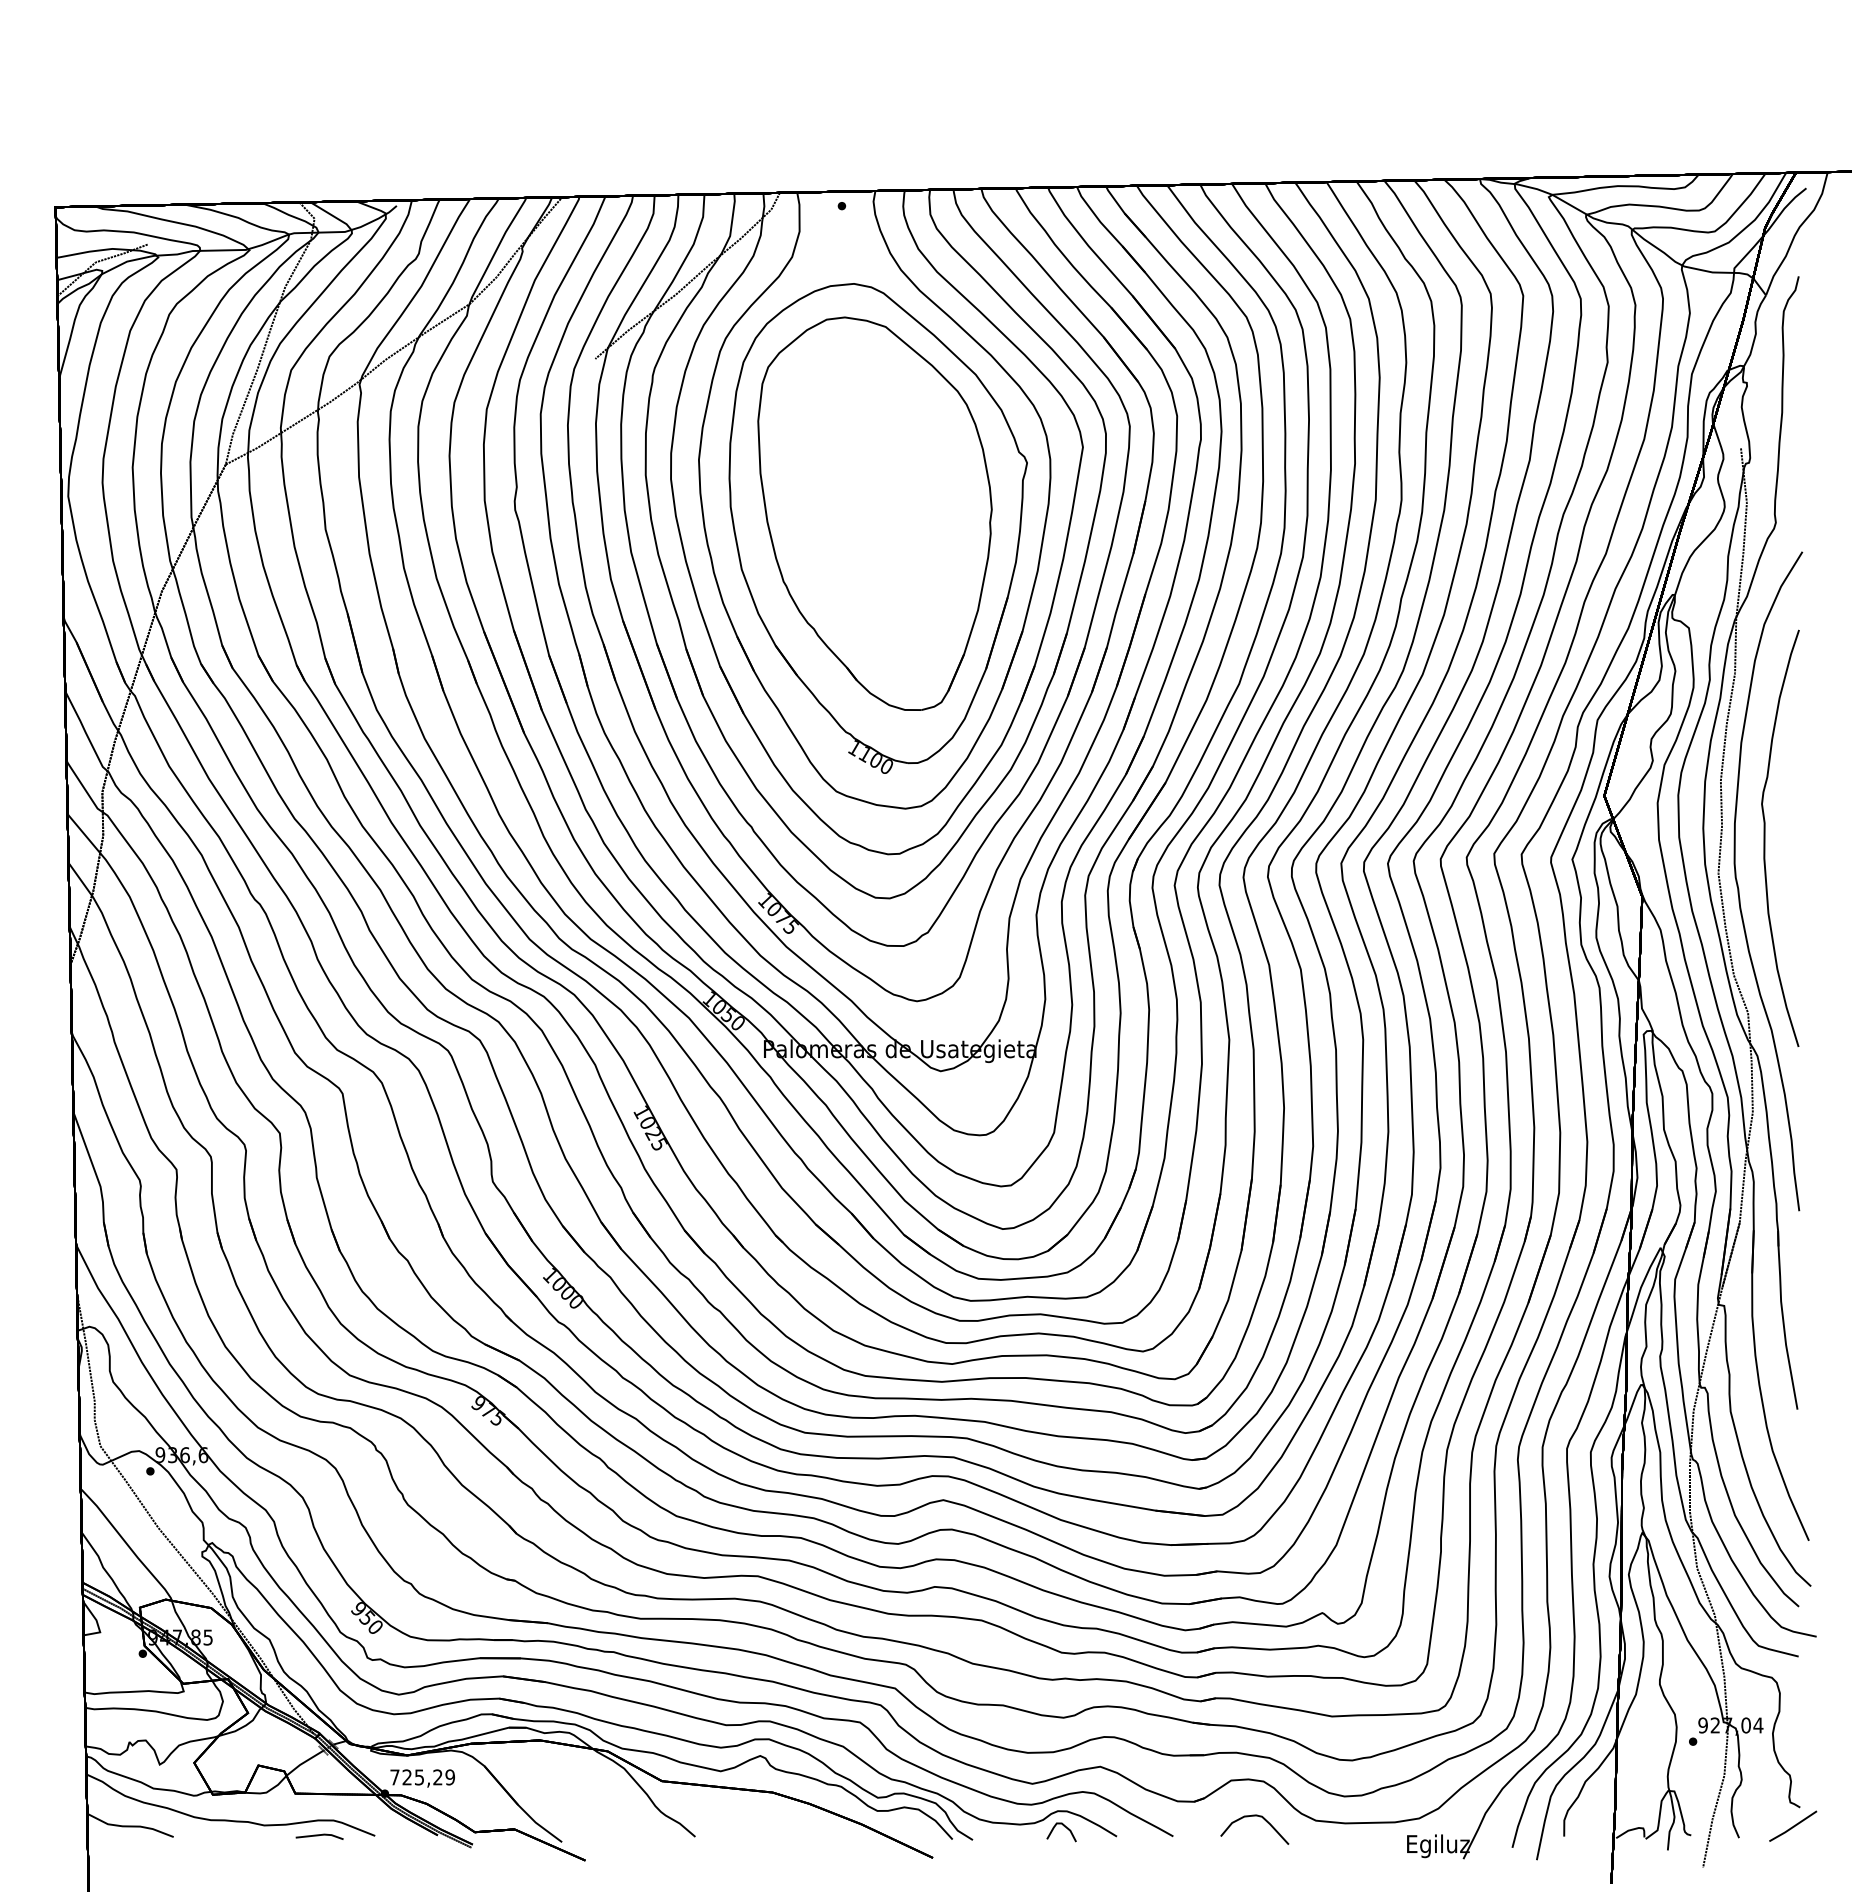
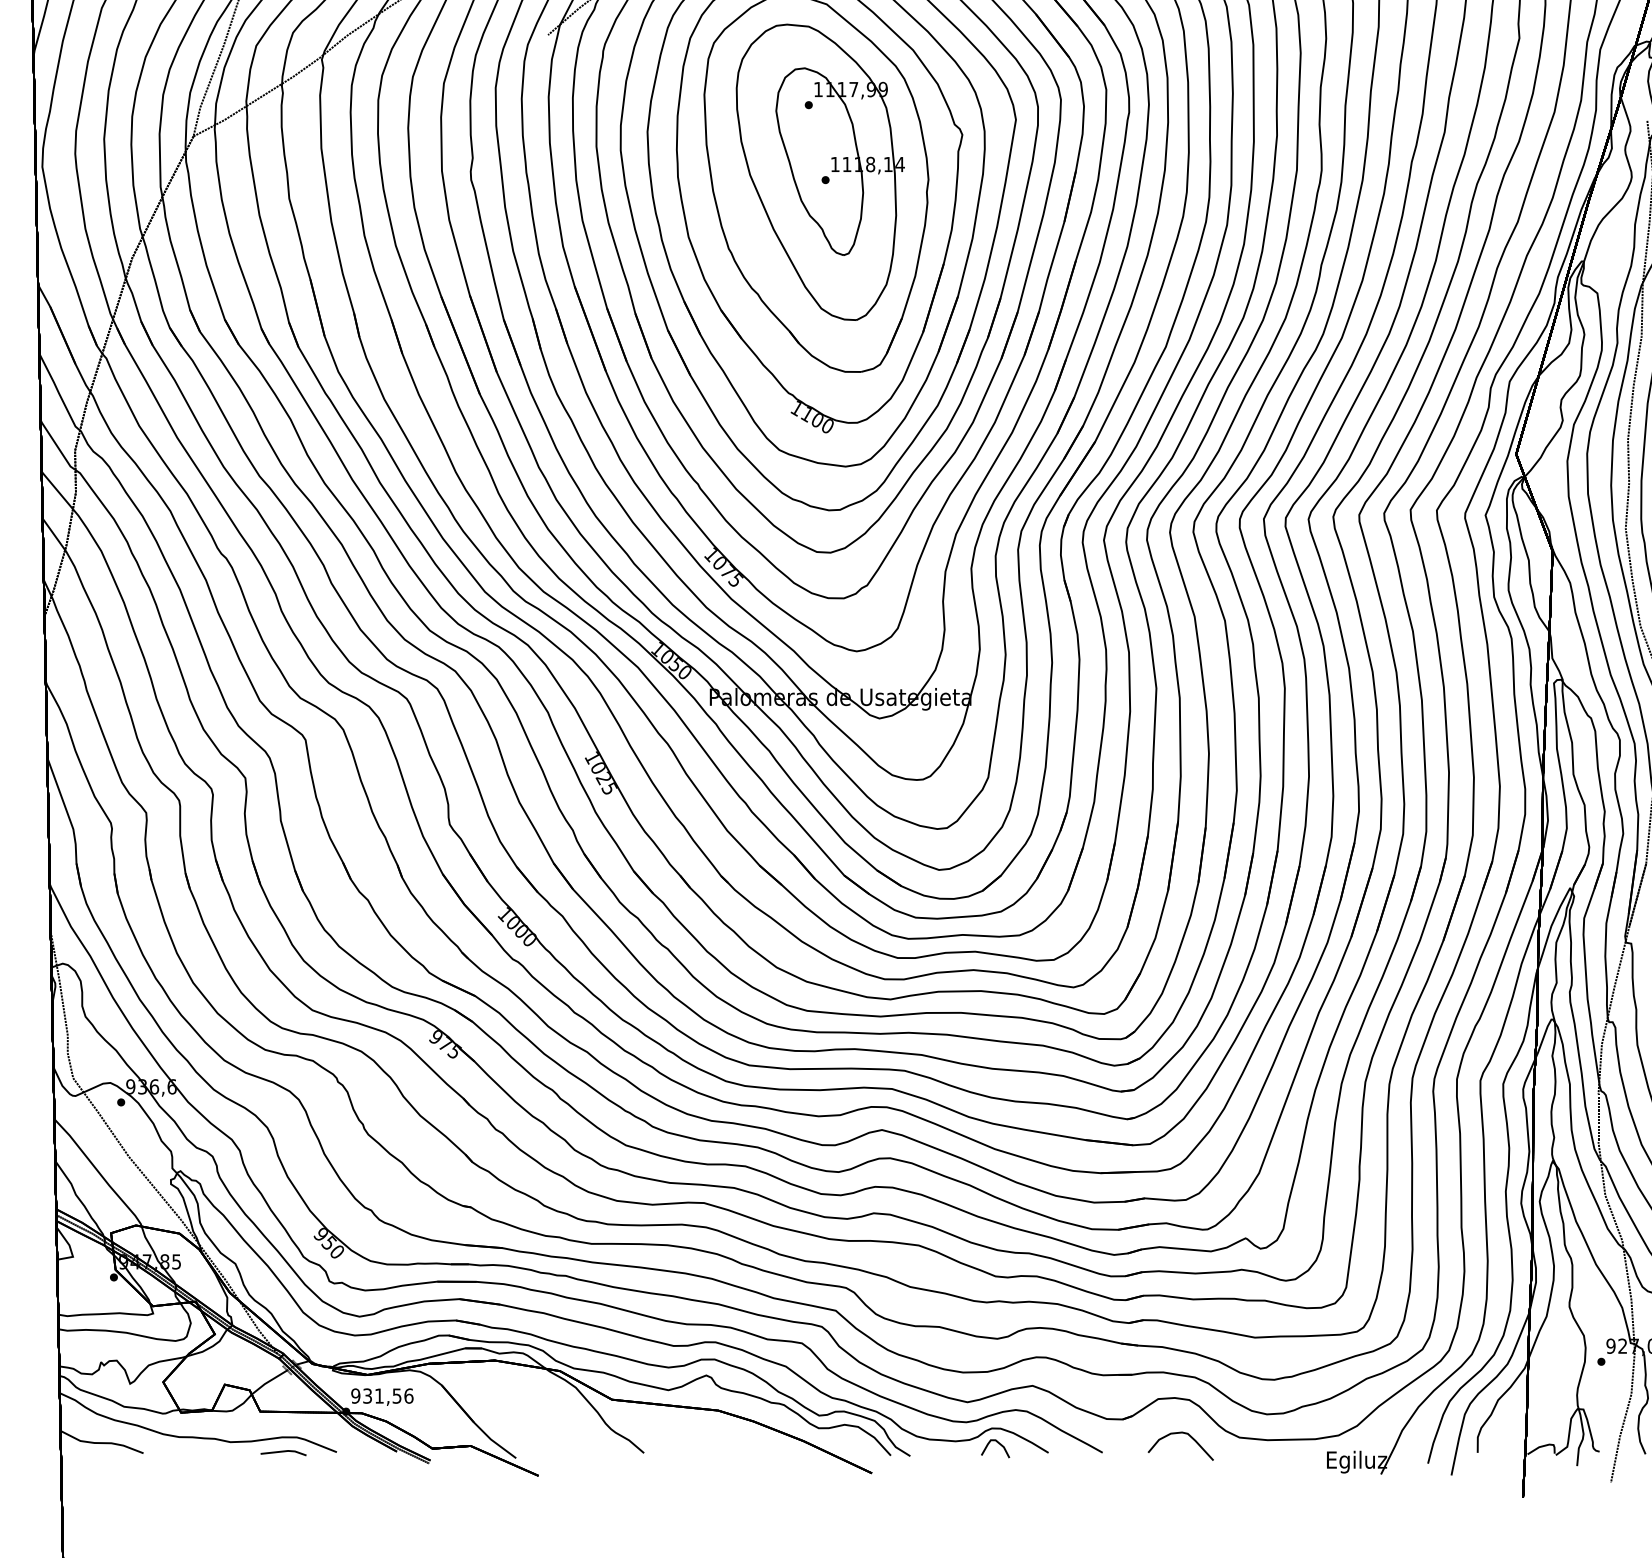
part: (879, 501) -> (820, 171), added
text: (422, 1777) -> (382, 1396), 725,29 -> 931,56

